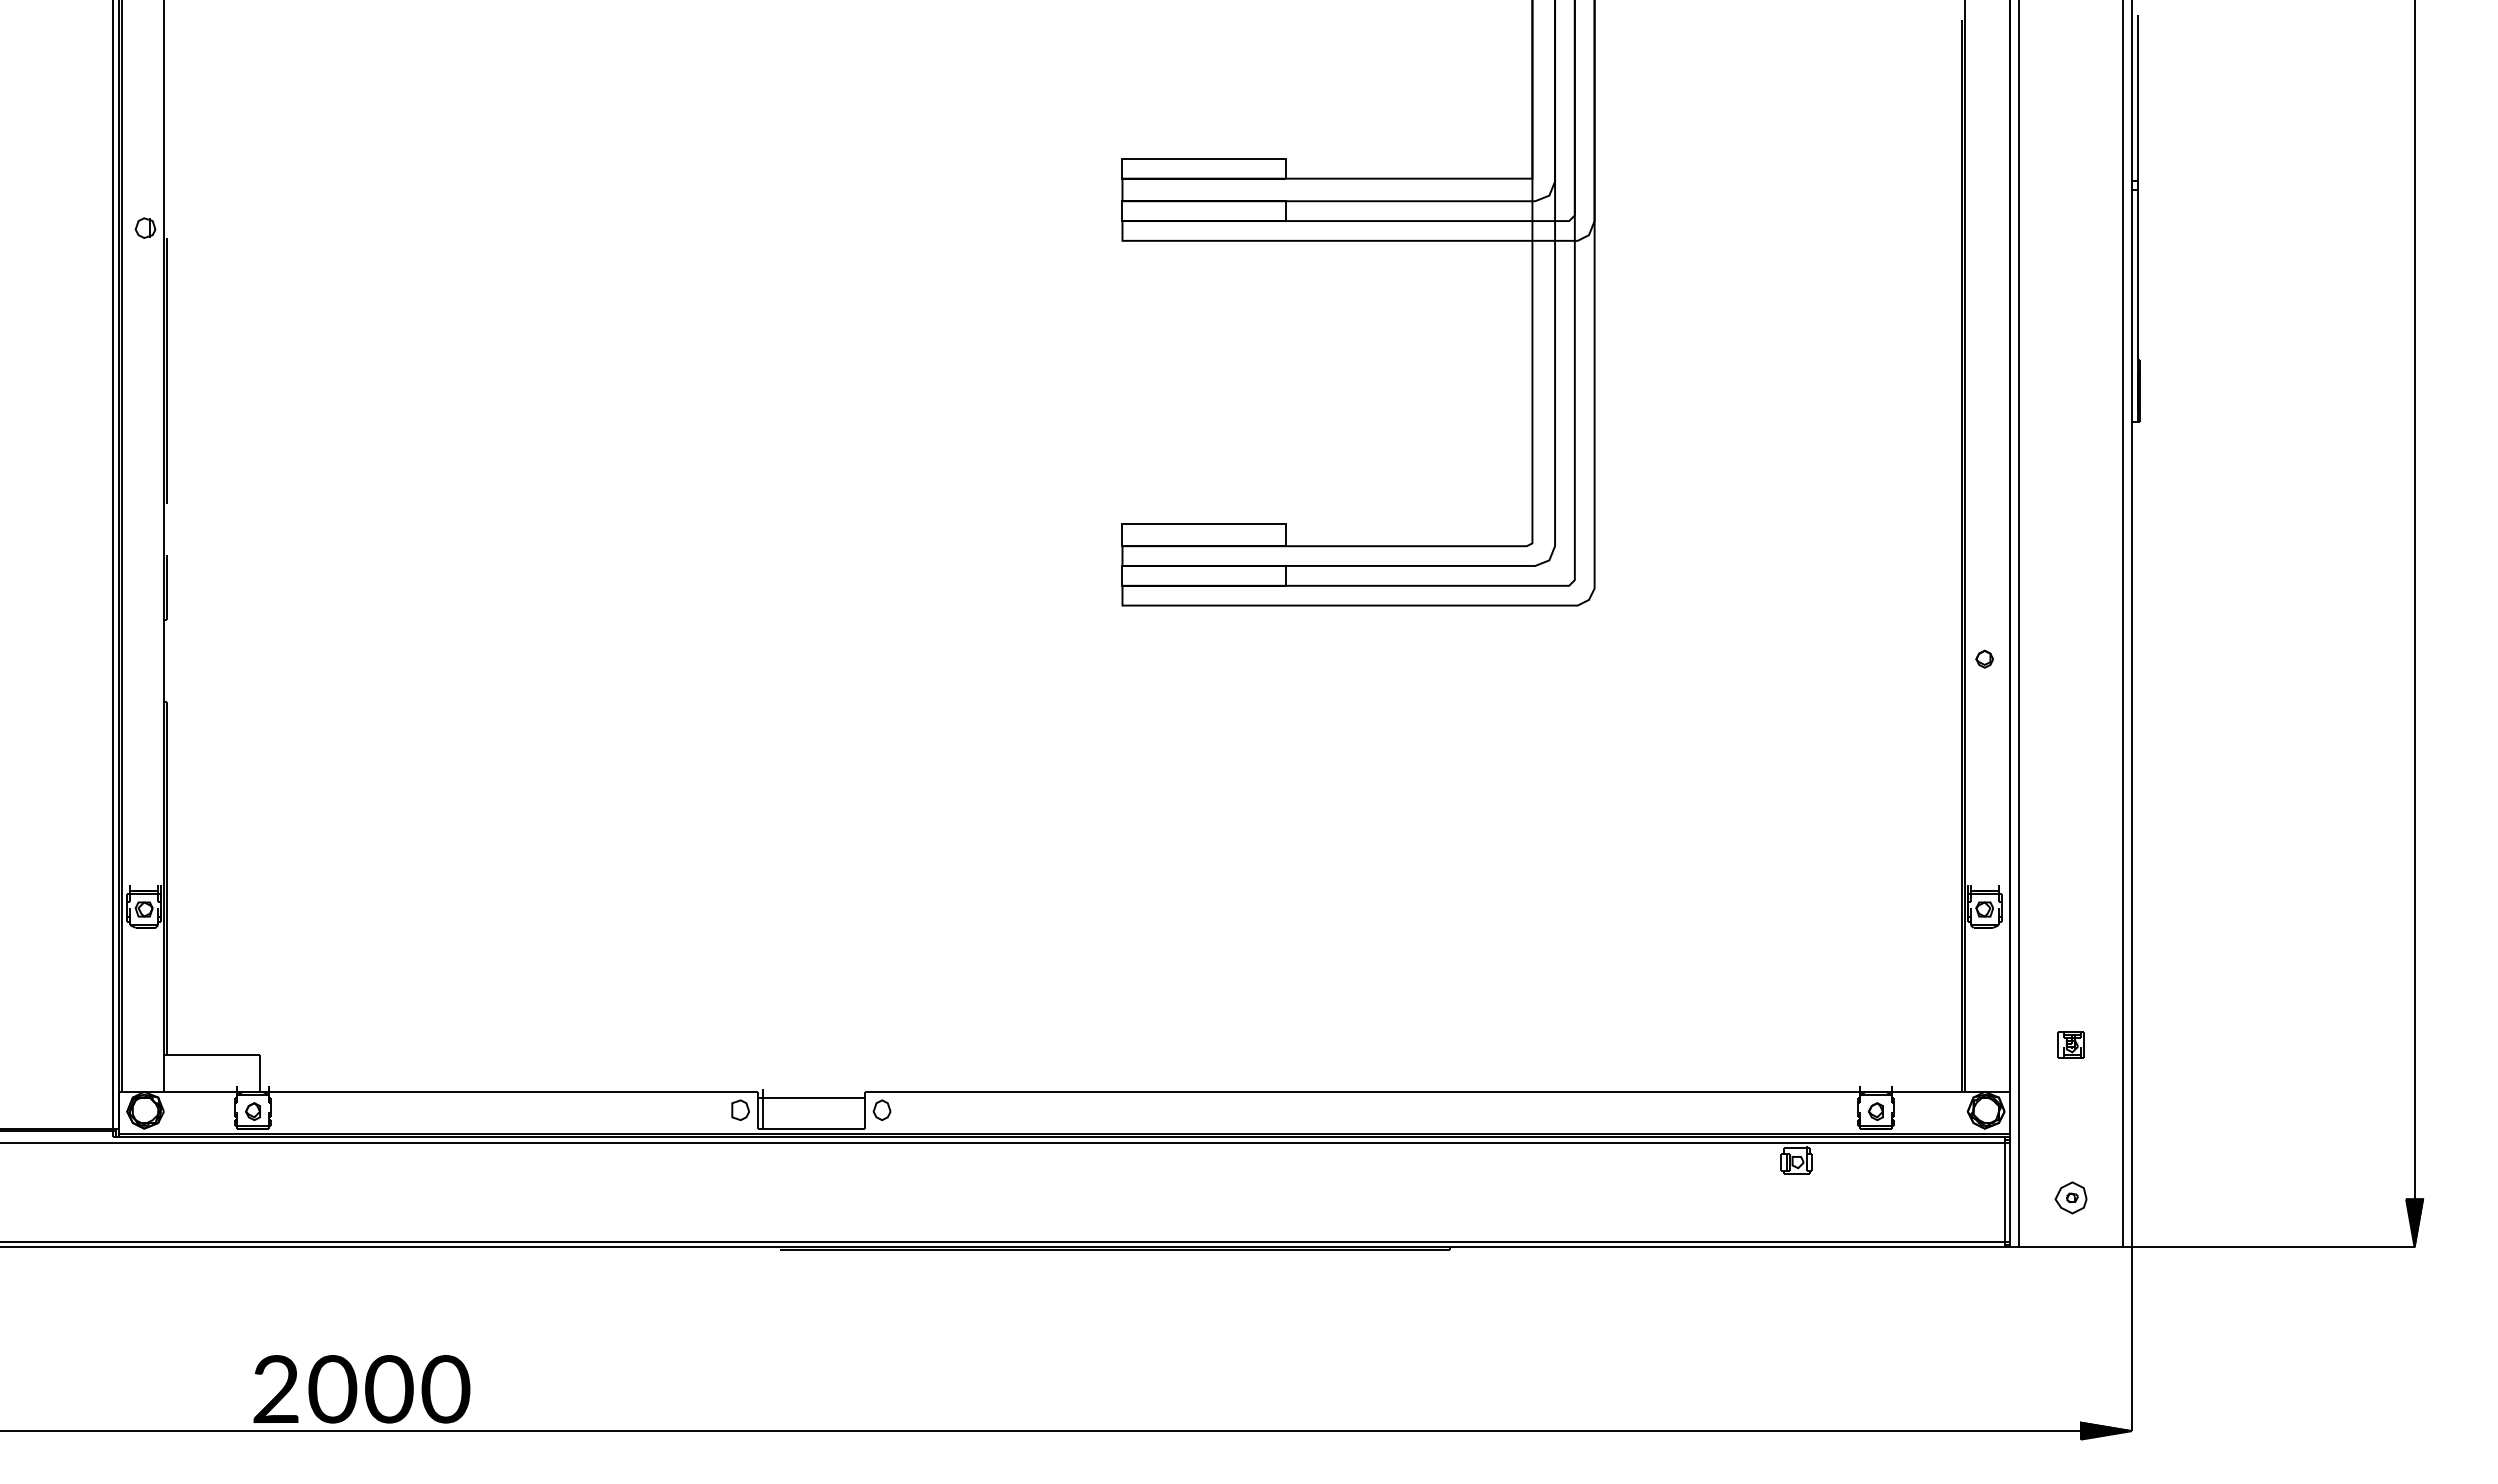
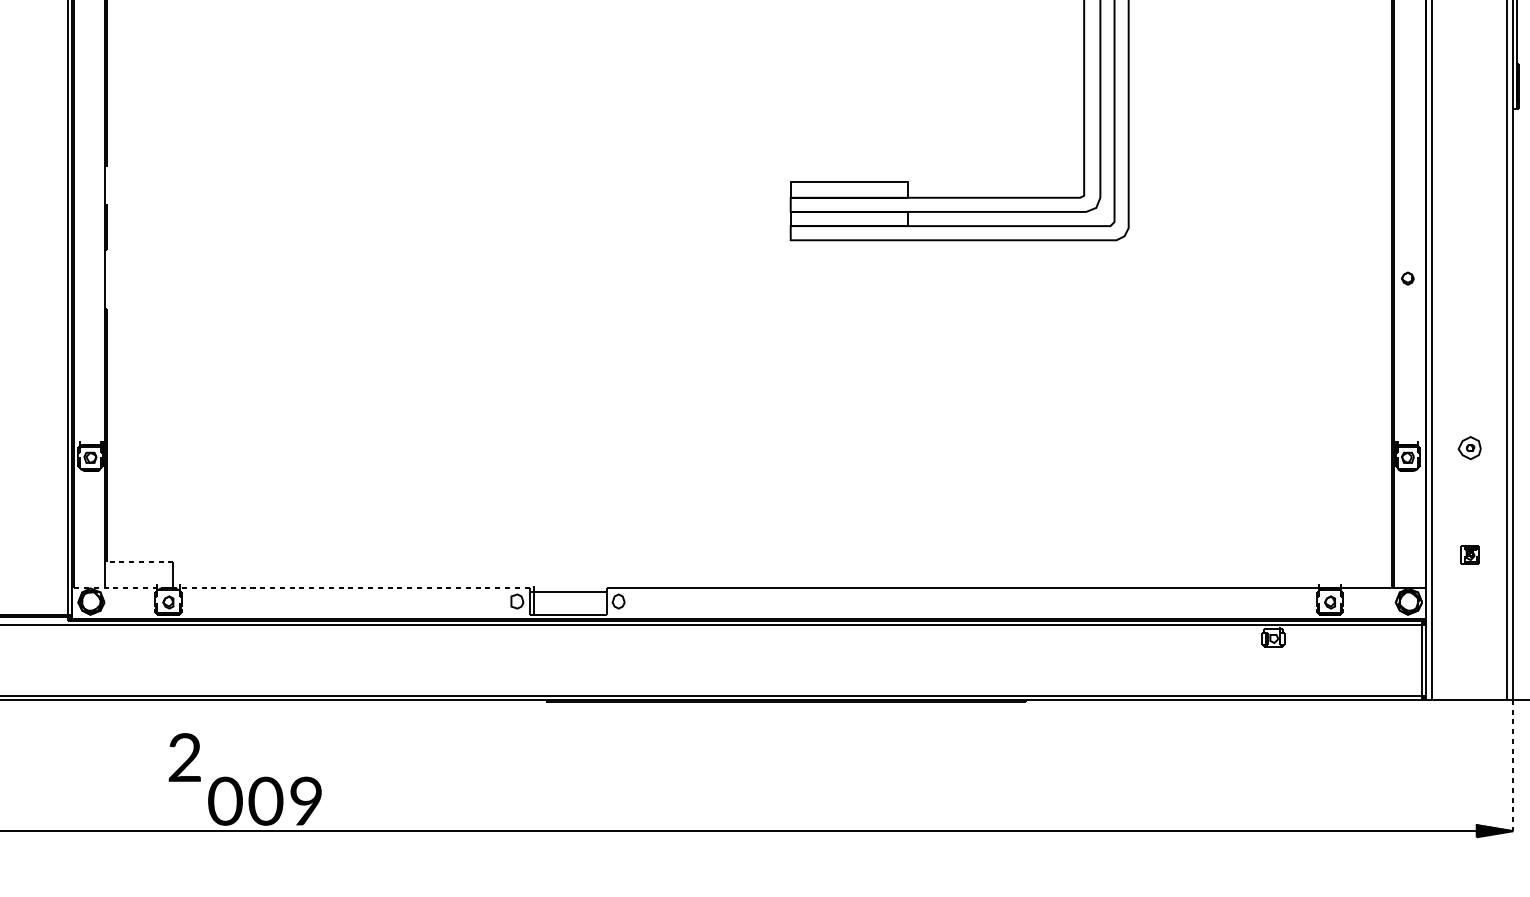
line: (211, 1055) -> (138, 562), solid -> dashed
line: (437, 1091) -> (300, 588), solid -> dashed
part: (2070, 1197) -> (1469, 447), moved
line: (2131, 1339) -> (1512, 765), solid -> dashed
text: (275, 1388) -> (184, 757), moved
text: (445, 1389) -> (306, 801), 0 -> 9

